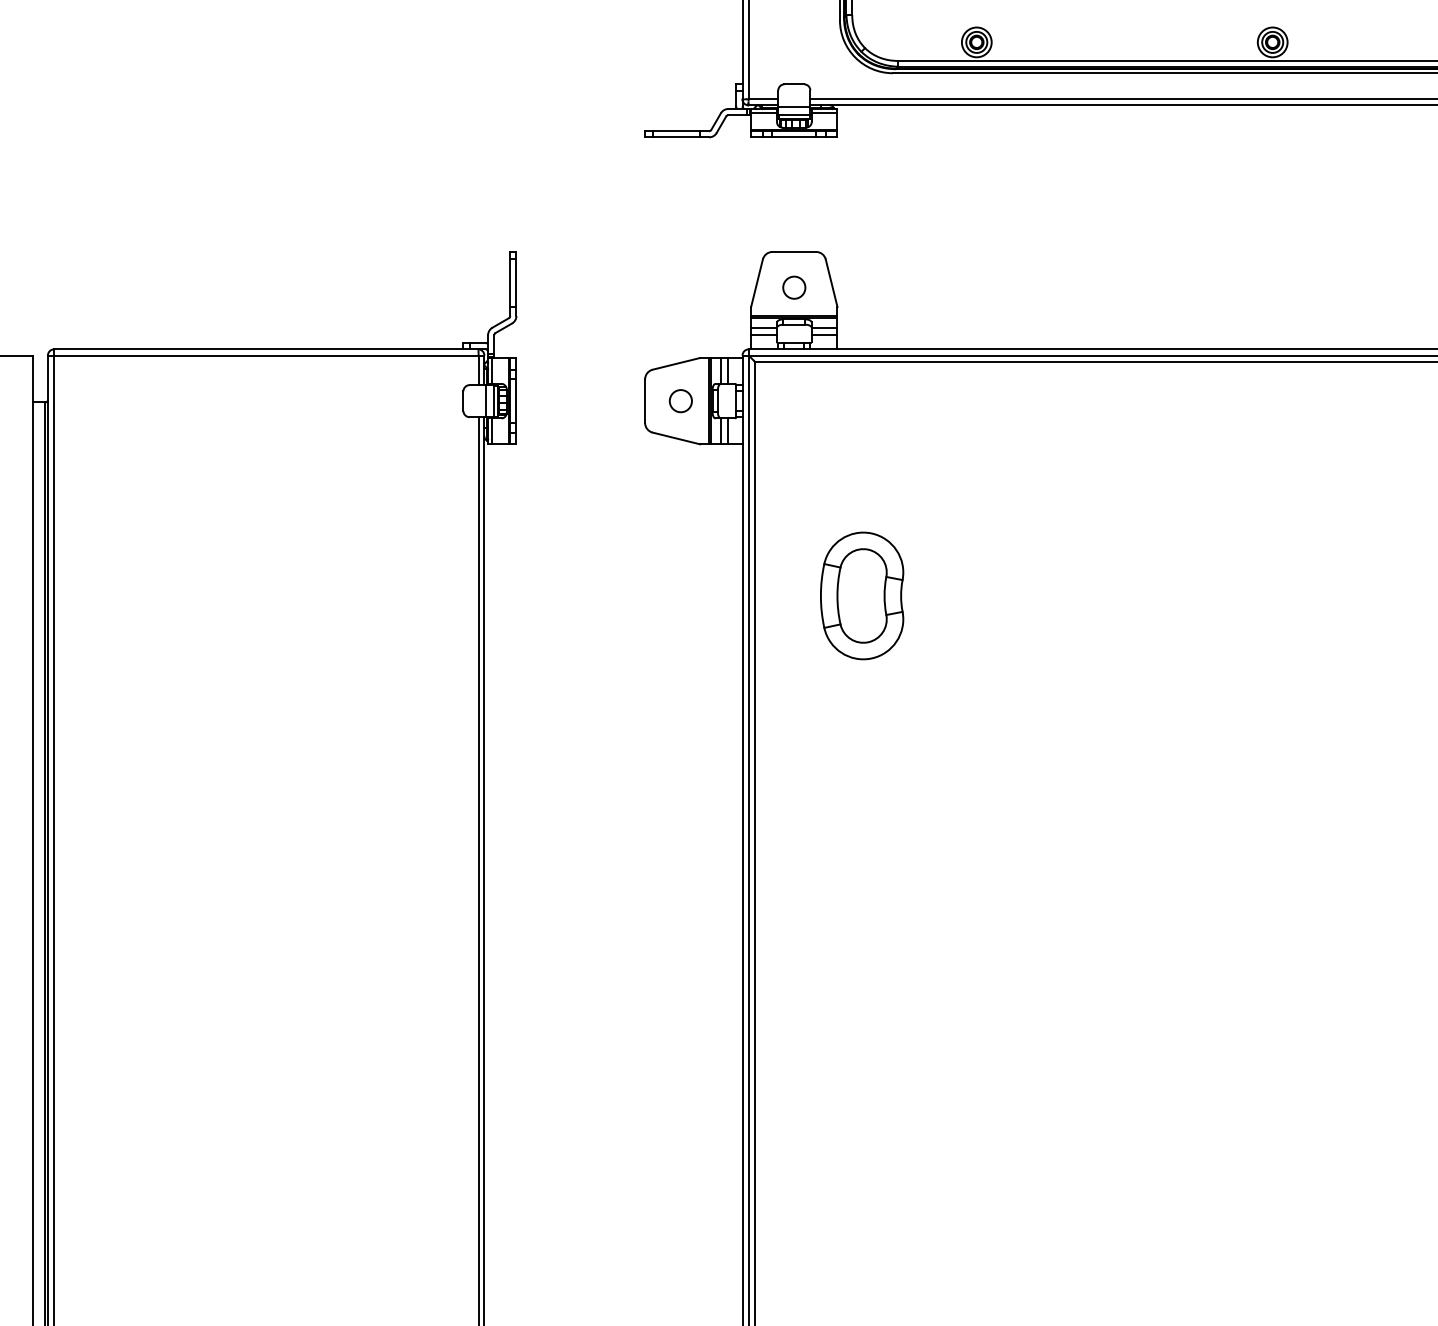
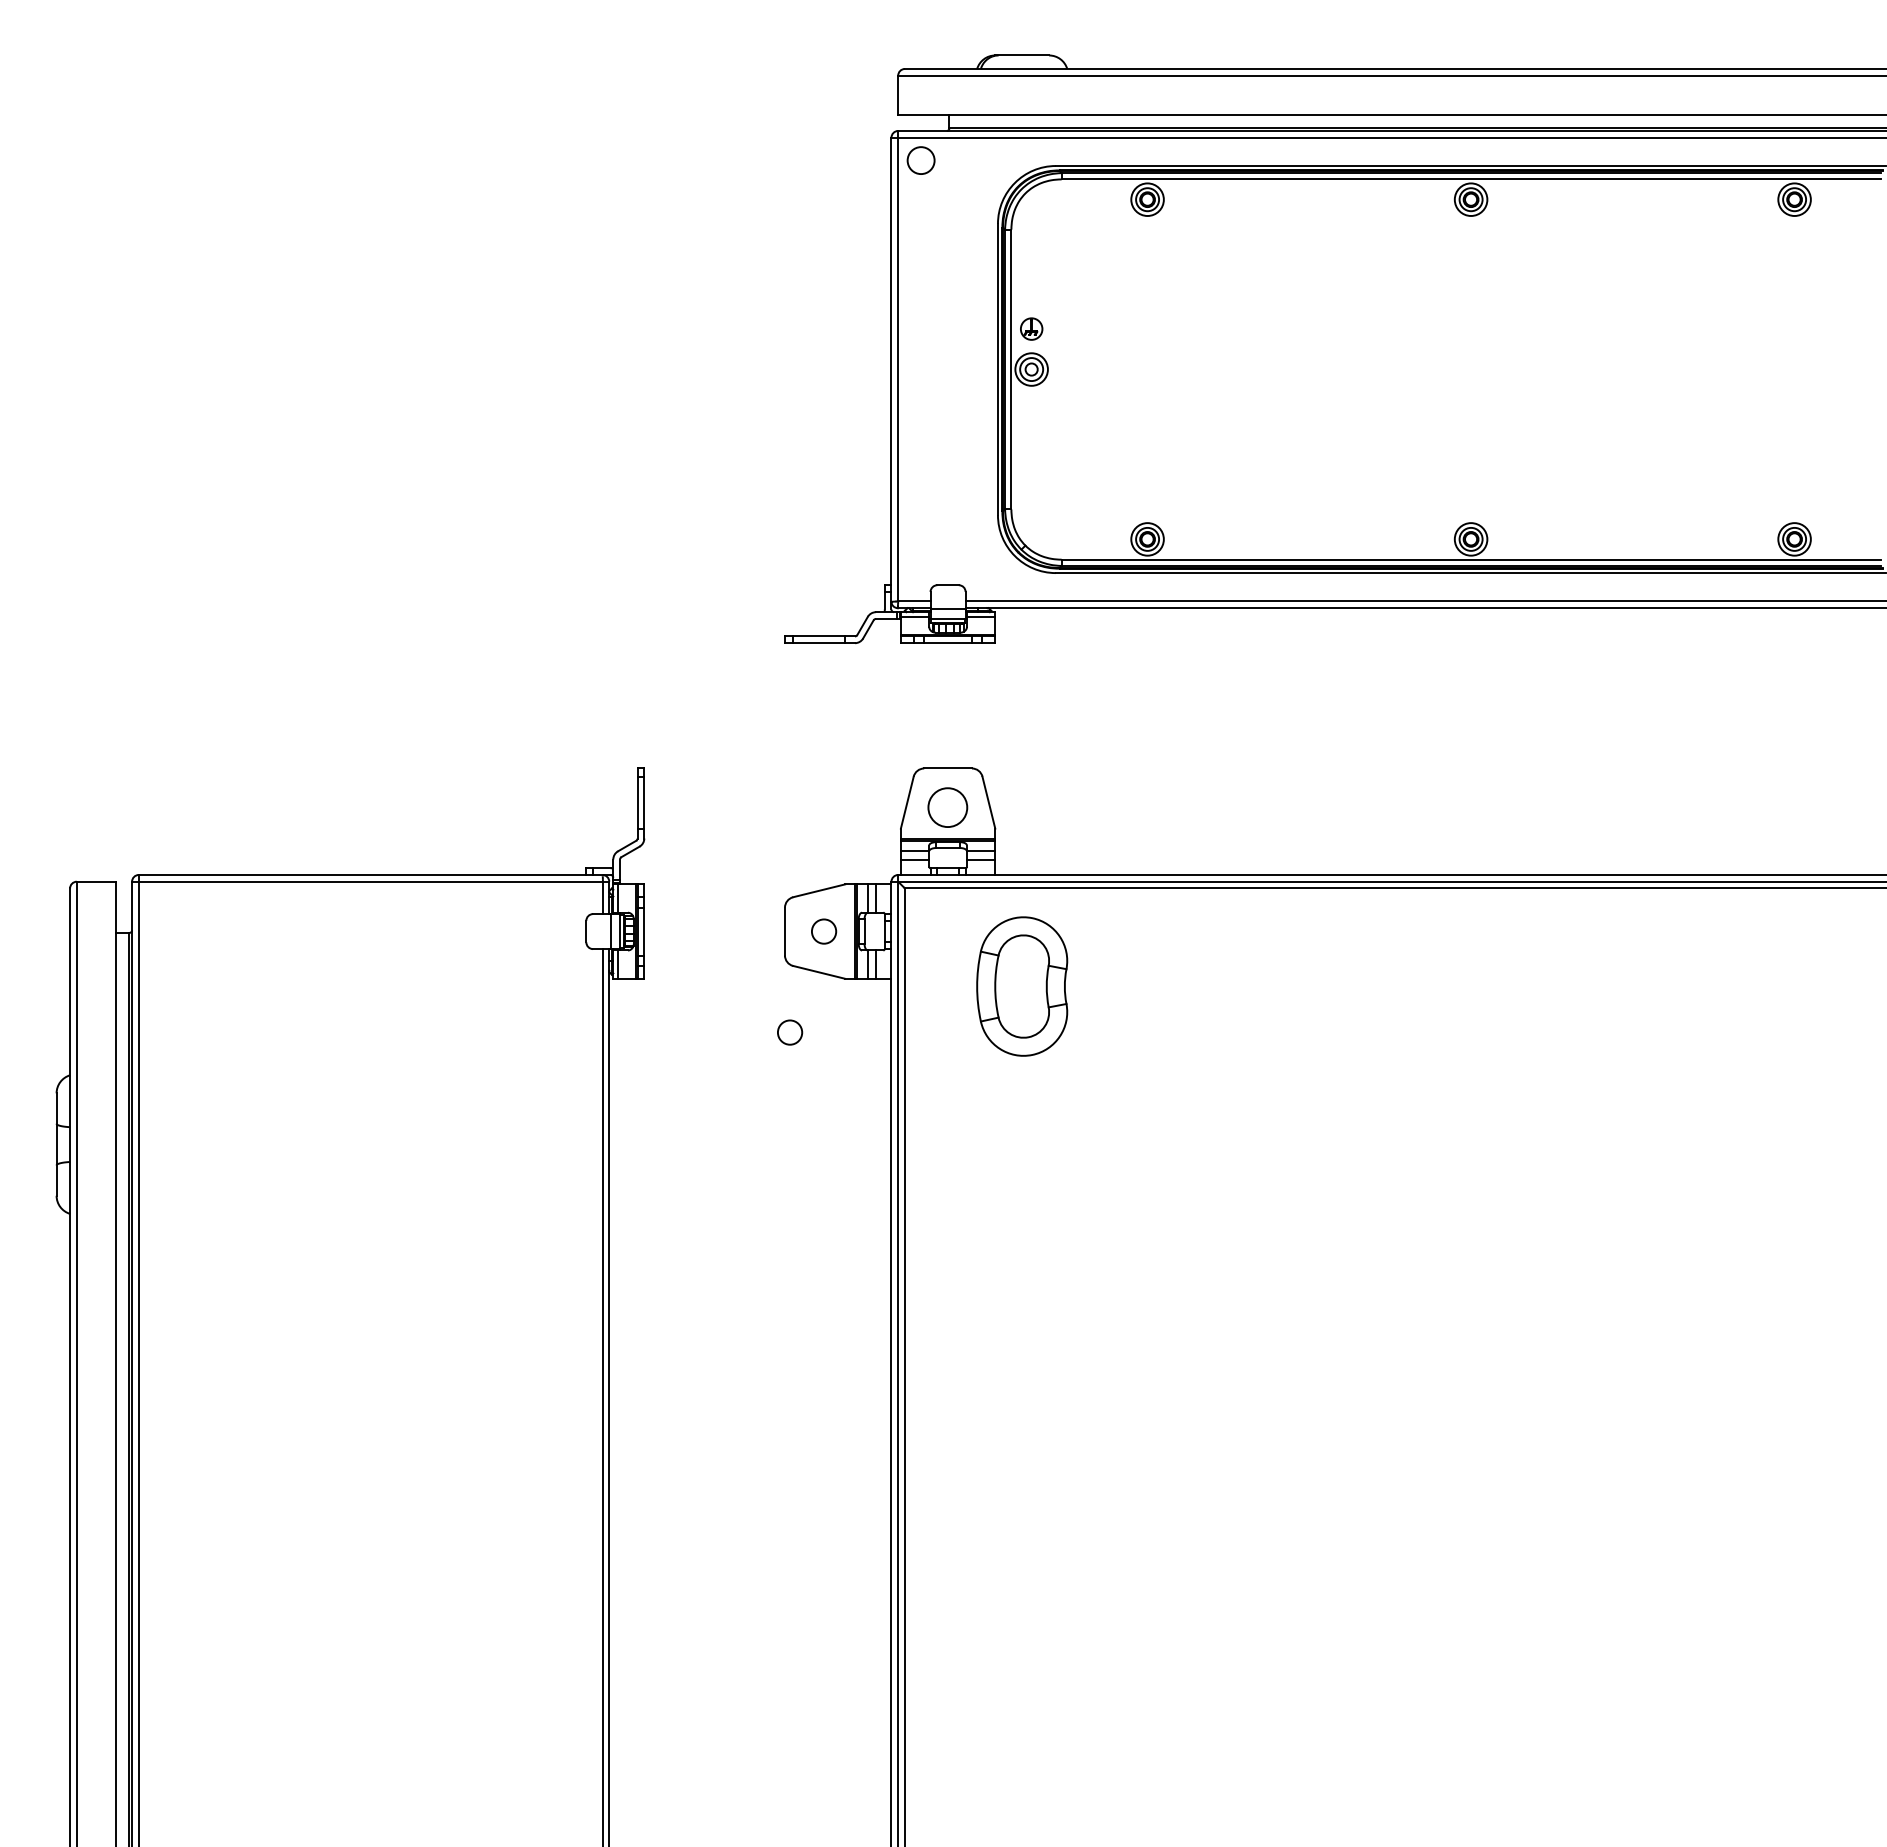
circle: (794, 287) -> (948, 807), size x1.6
circle: (650, 493) -> (790, 1032), added
part: (862, 595) -> (1022, 986), moved

